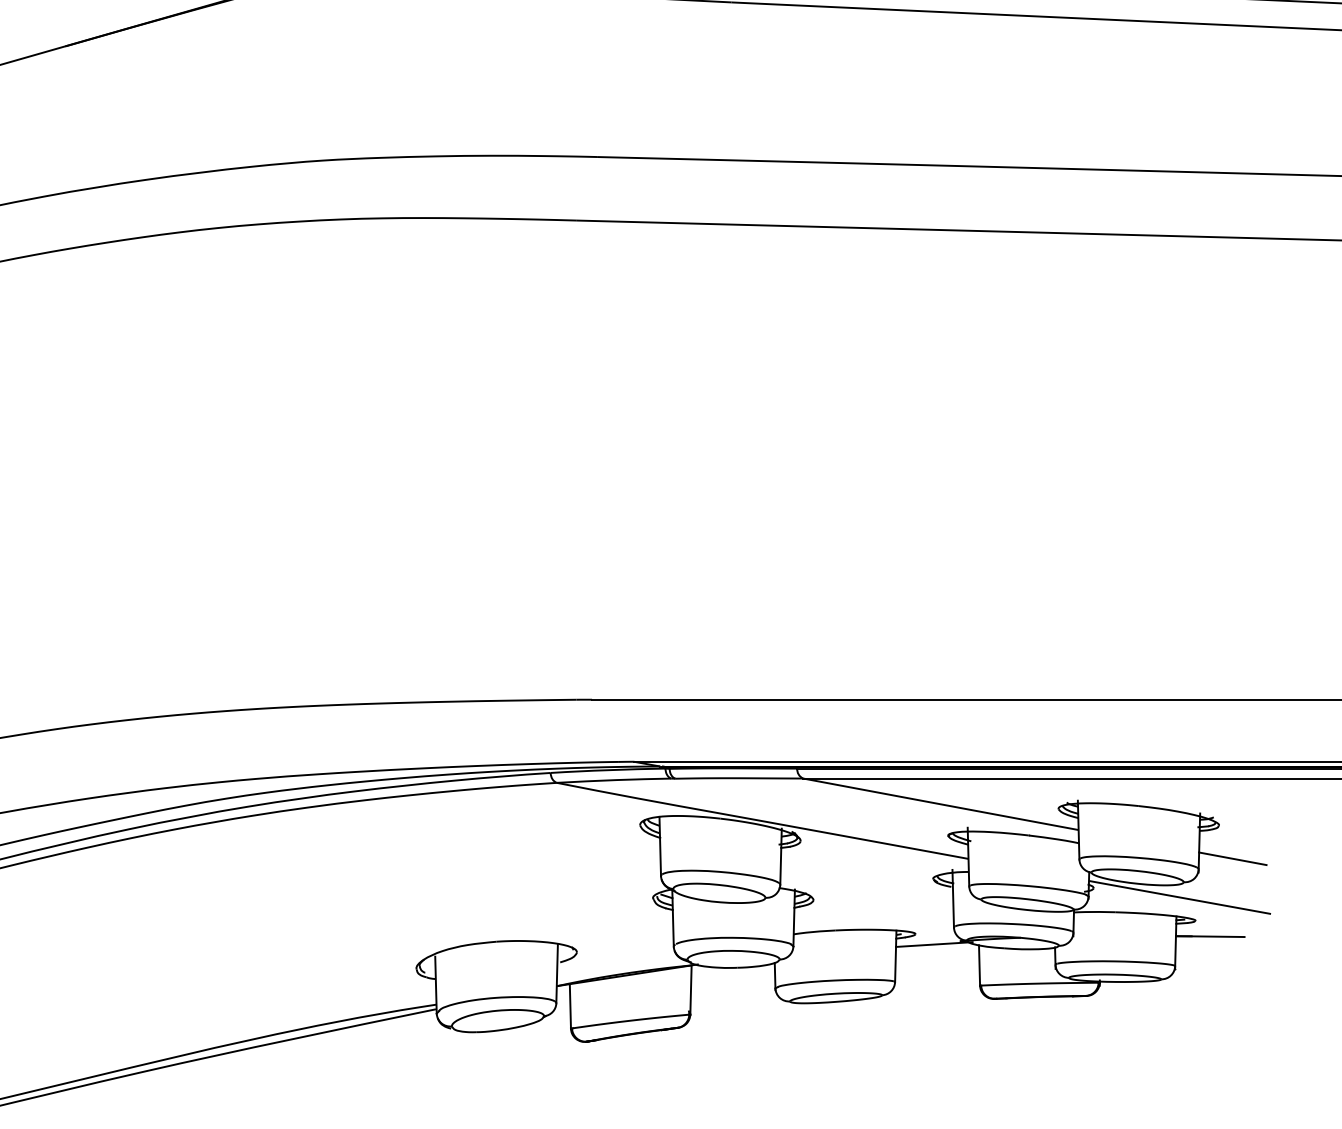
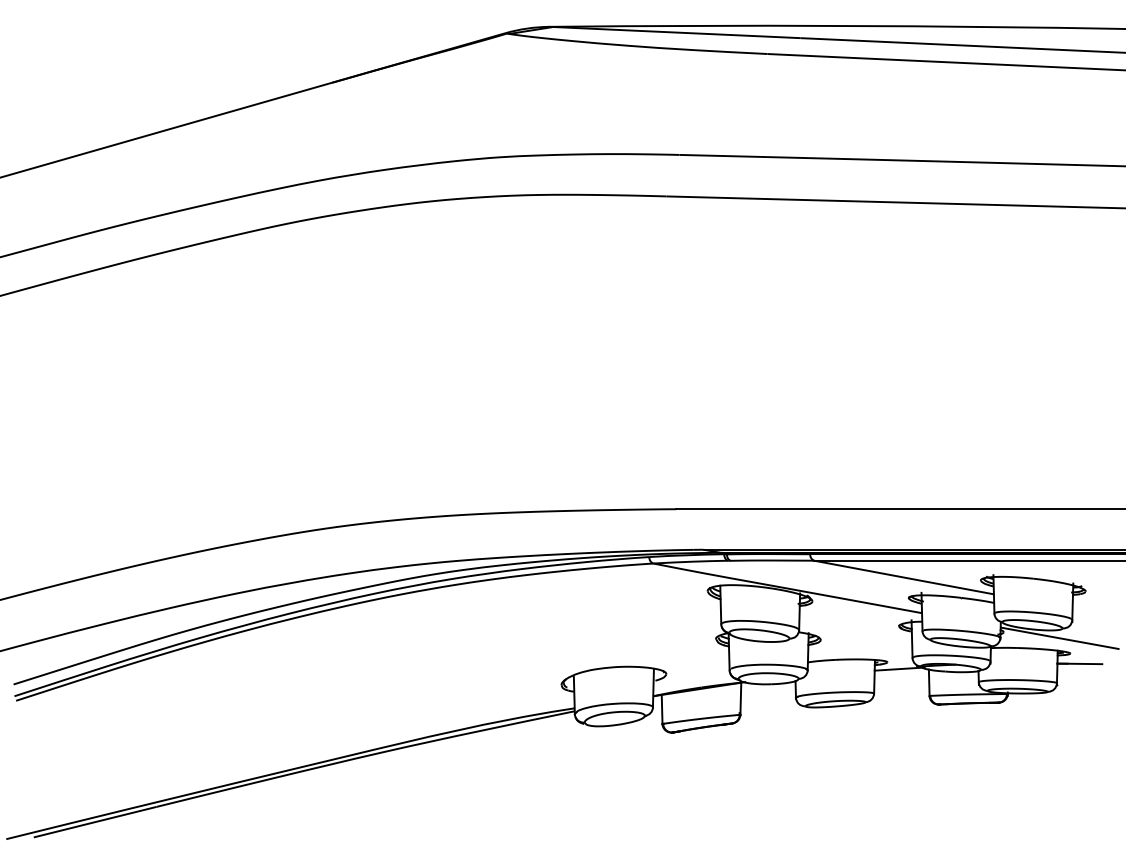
line: (1232, 859) -> (1094, 613), removed

